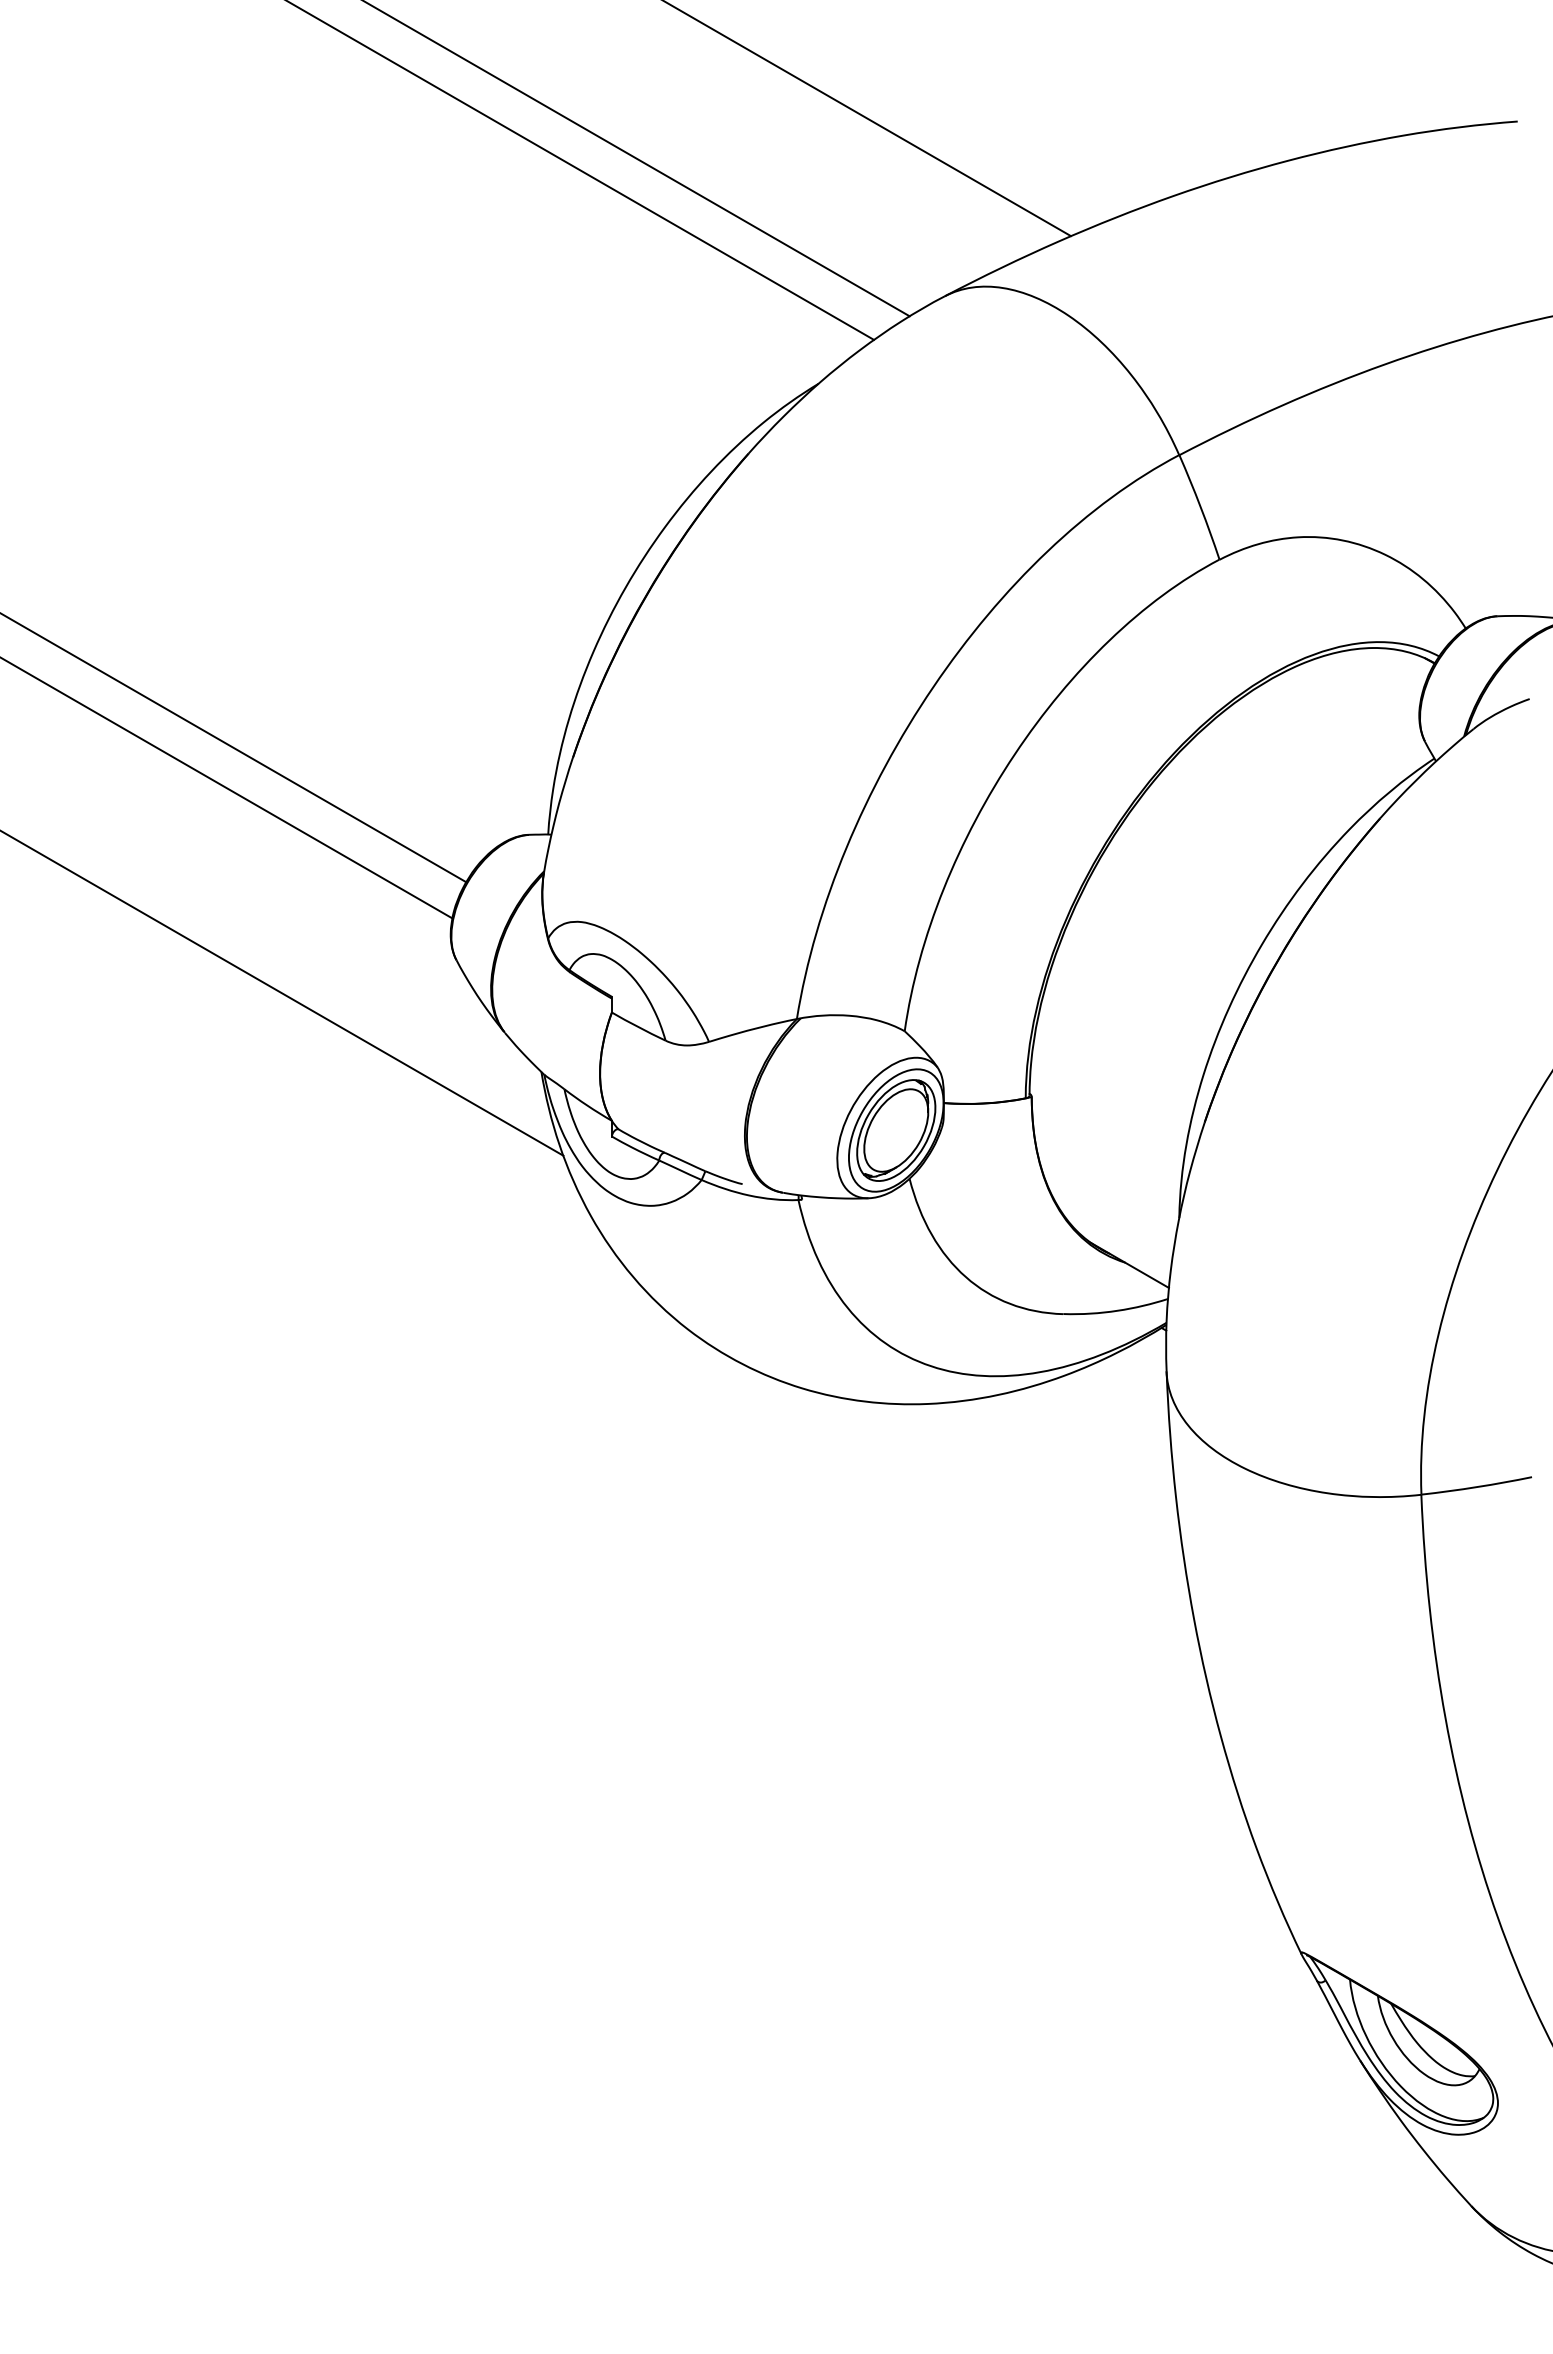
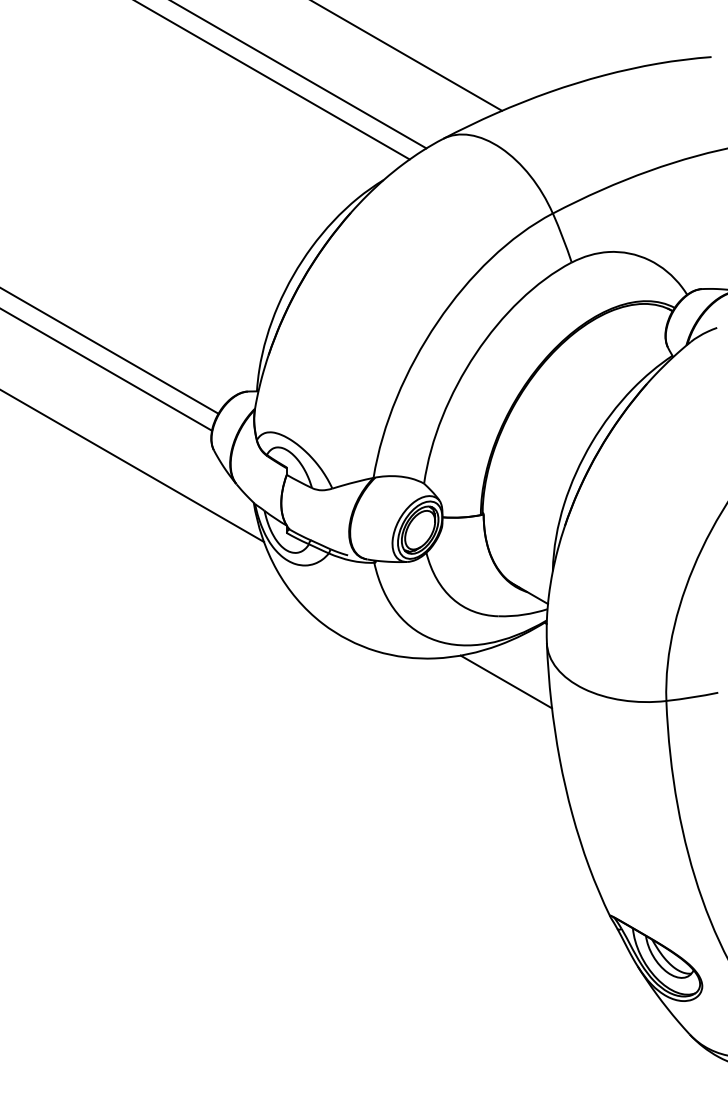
line: (1080, 1453) -> (506, 681), added

